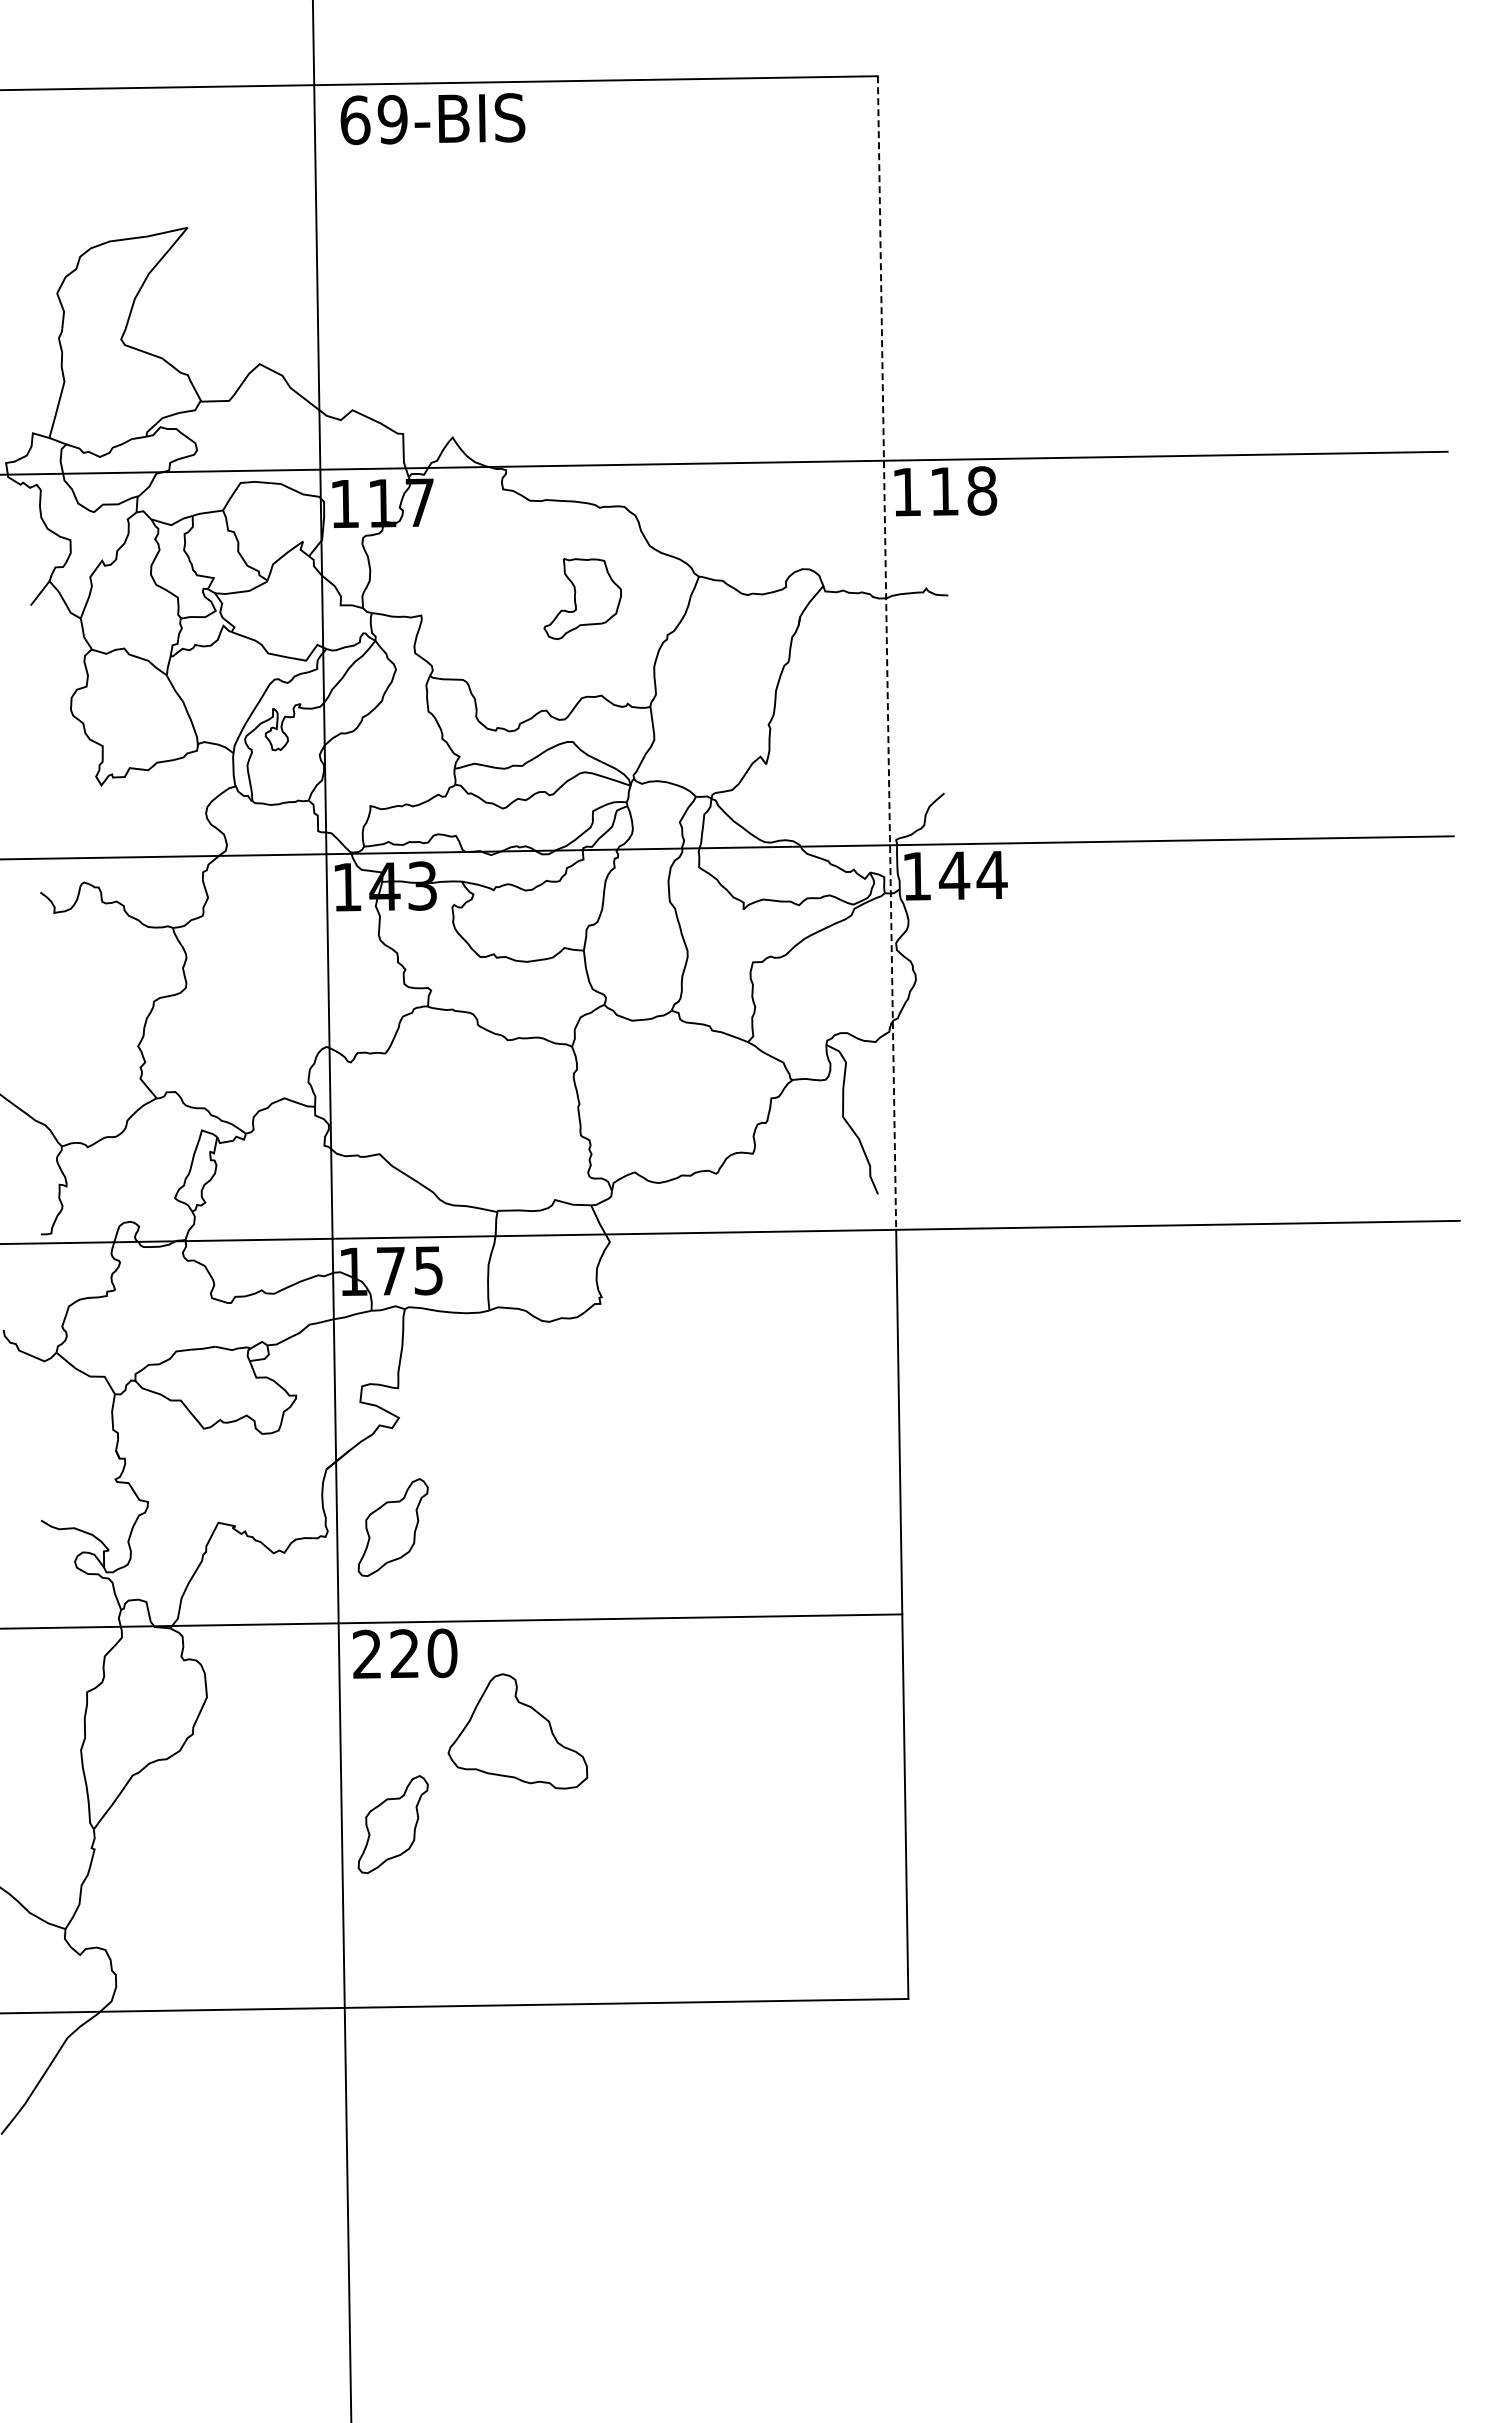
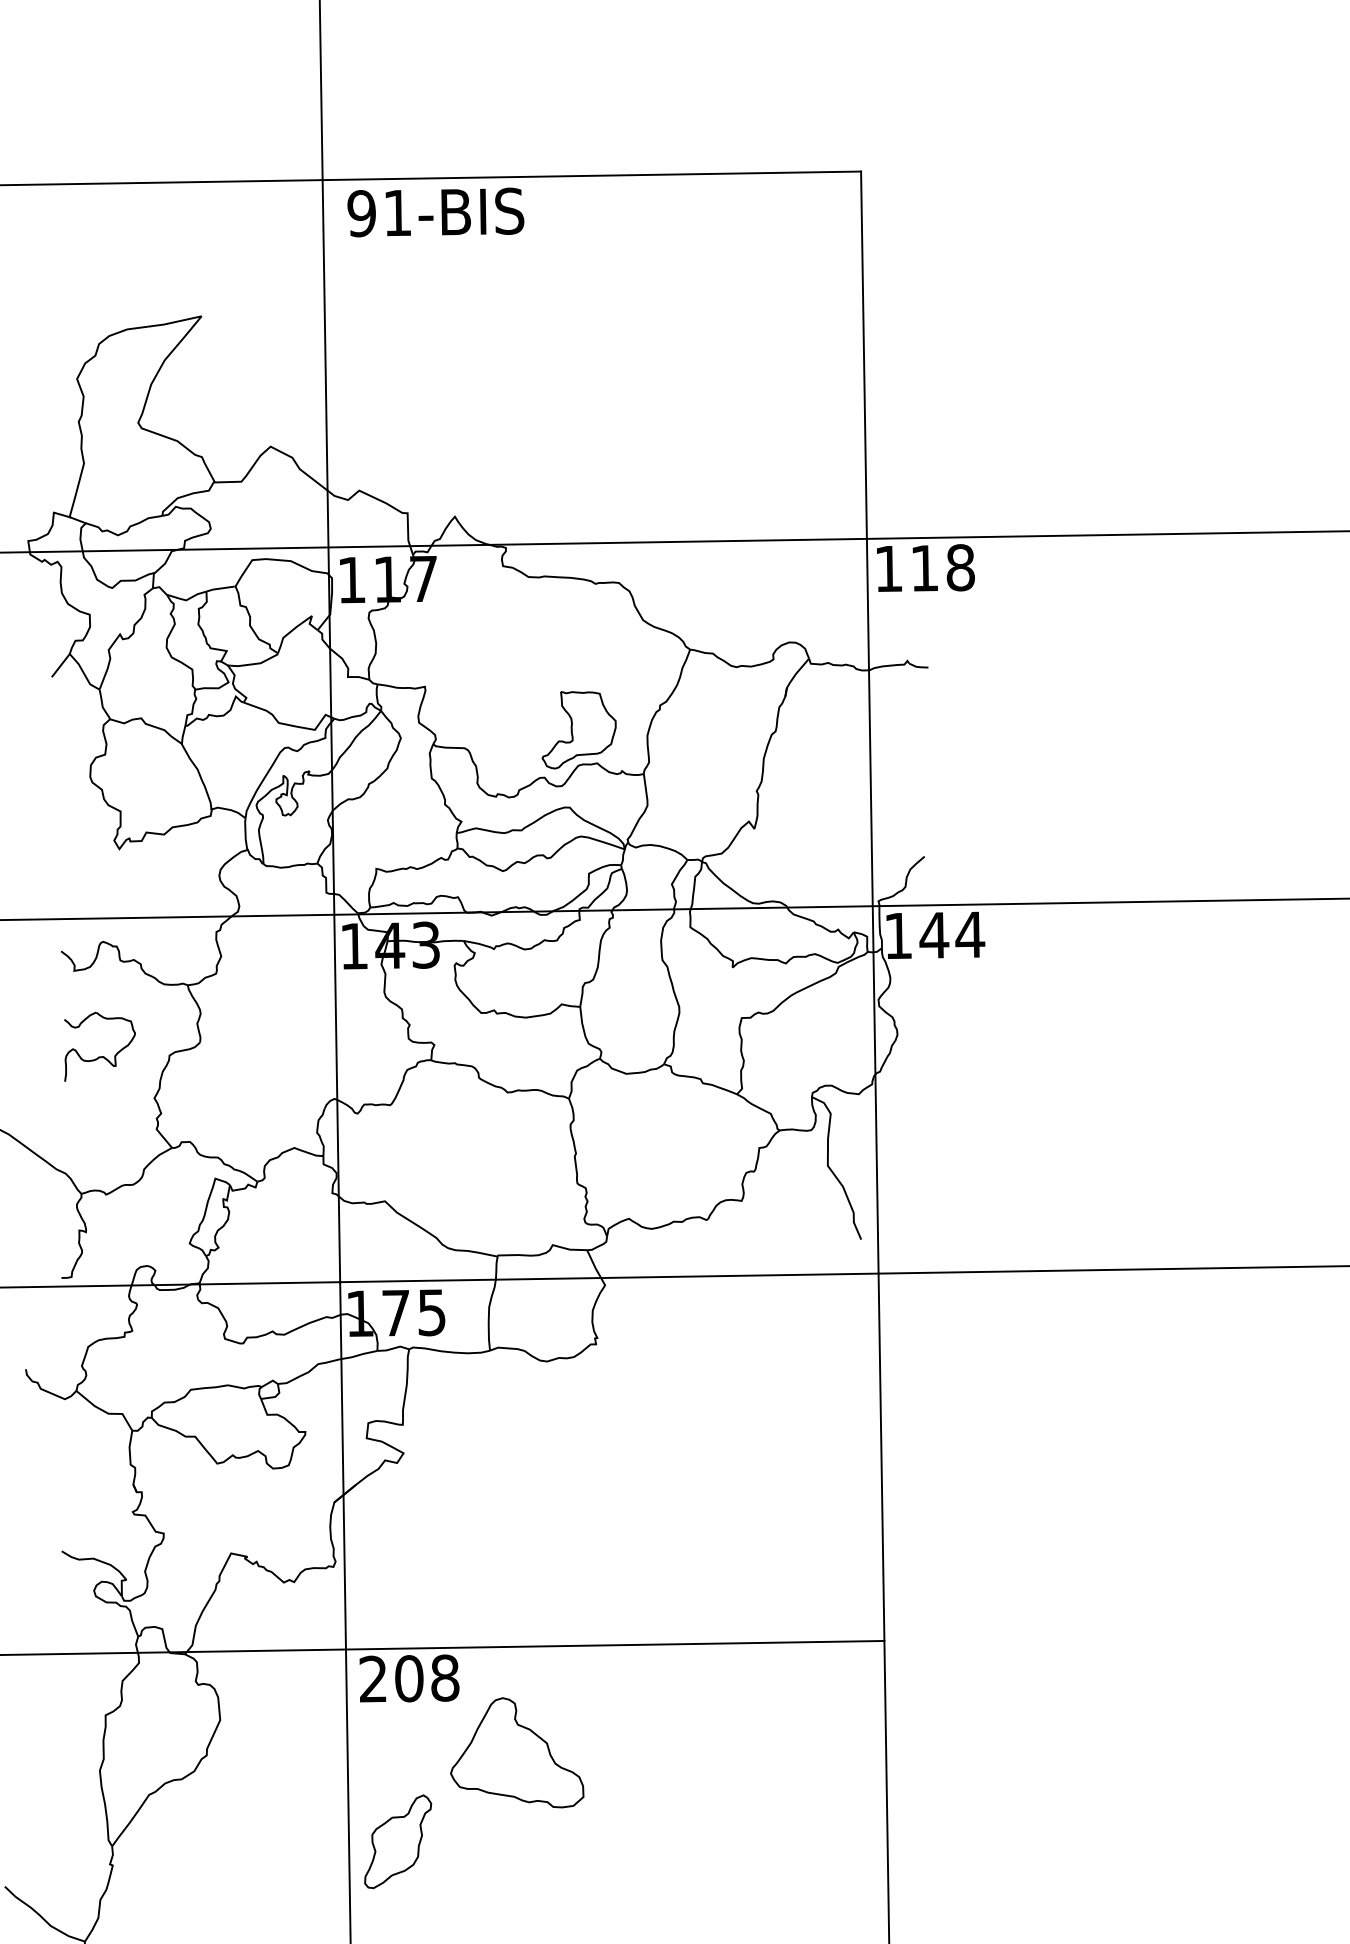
text: (373, 120) -> (379, 213), 69-BIS -> 91-BIS
part: (582, 598) -> (578, 729), moved
line: (887, 653) -> (870, 723), dashed -> solid
part: (80, 1002) -> (99, 1056), added
part: (392, 1527) -> (397, 1557), removed
text: (423, 1653) -> (427, 1678), 220 -> 208

